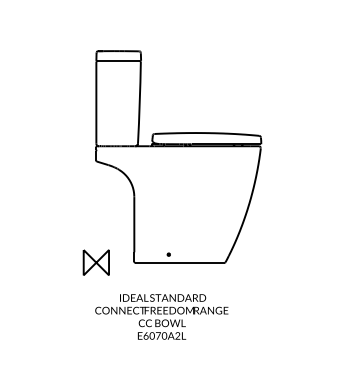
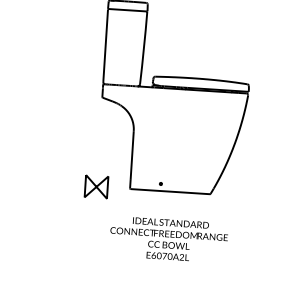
text: (161, 316) -> (168, 239), moved

